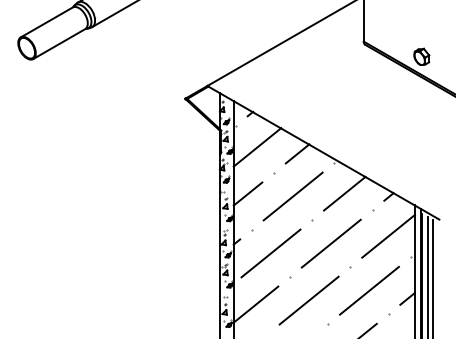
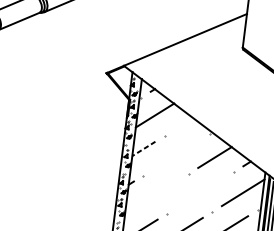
line: (297, 153) -> (183, 123), removed
line: (247, 194) -> (143, 149), solid -> dashed
line: (292, 196) -> (176, 154), removed
line: (330, 243) -> (199, 192), removed
line: (270, 253) -> (154, 194), removed

